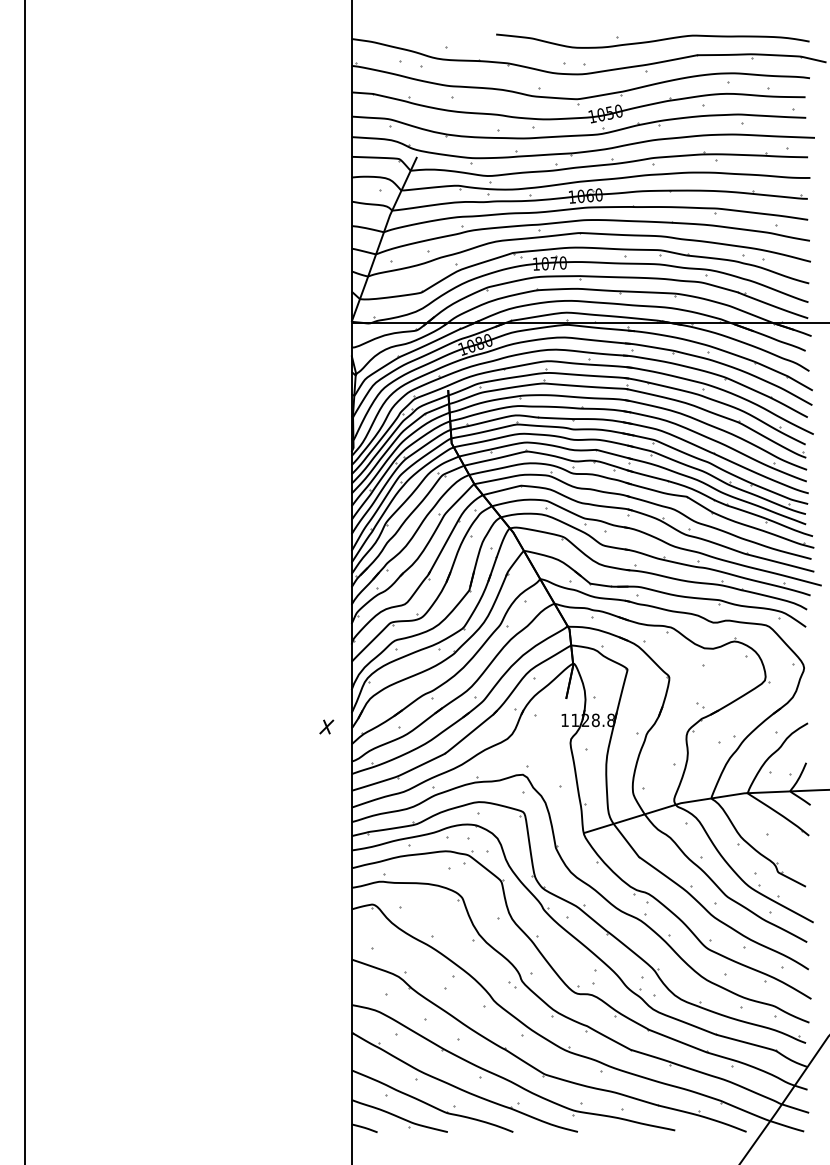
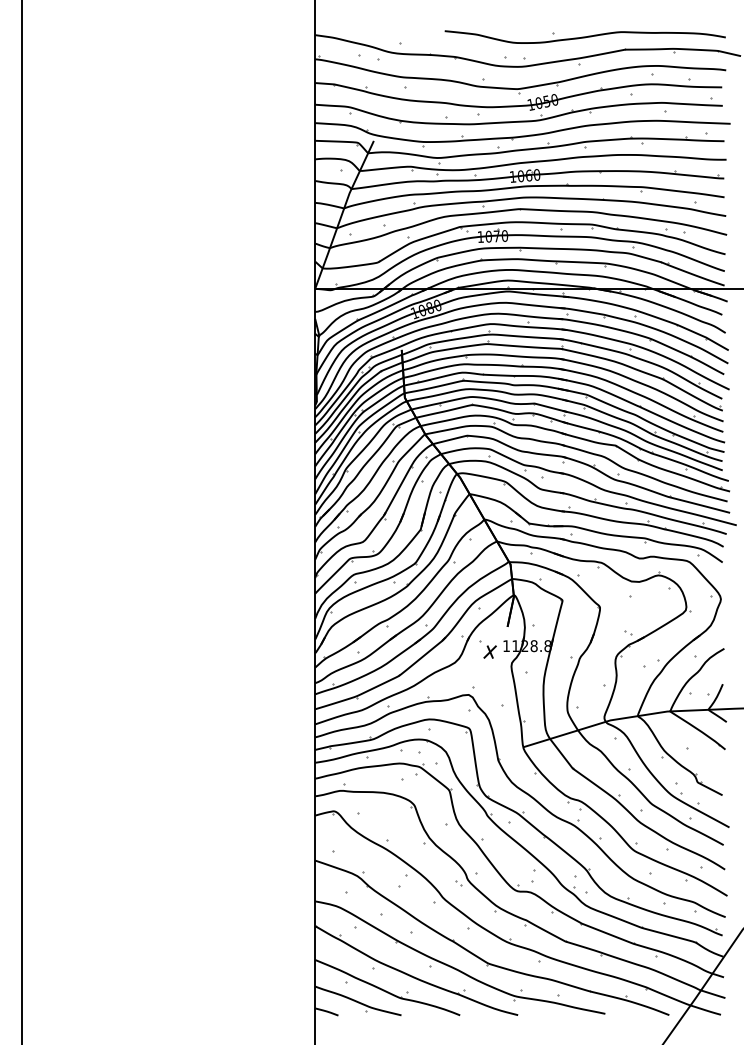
part: (326, 726) -> (489, 651), moved

